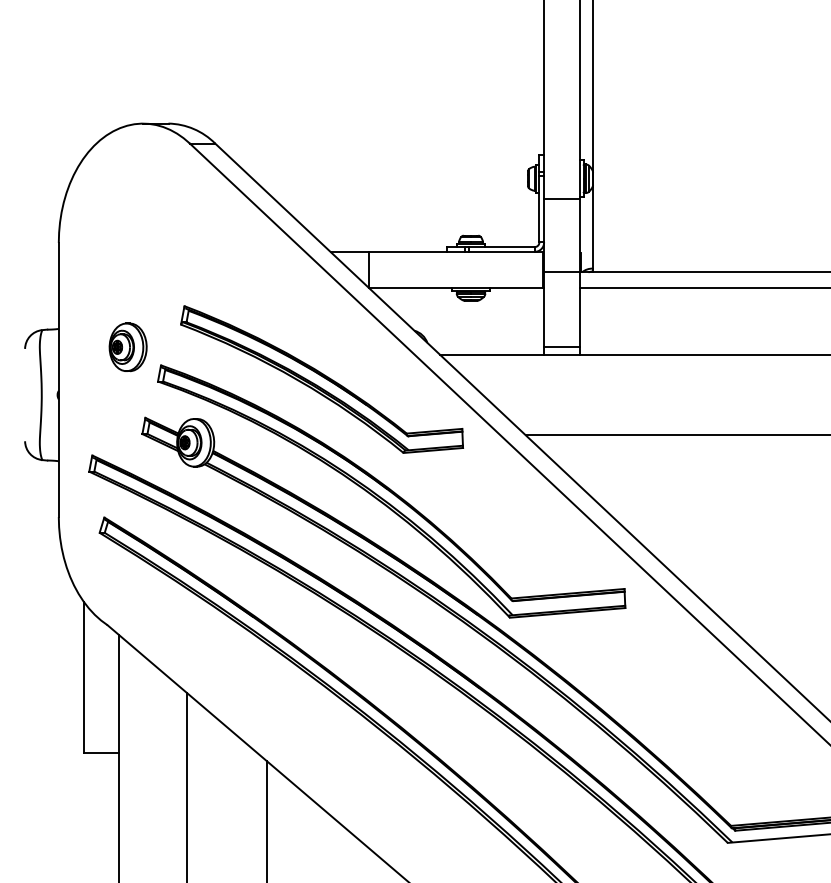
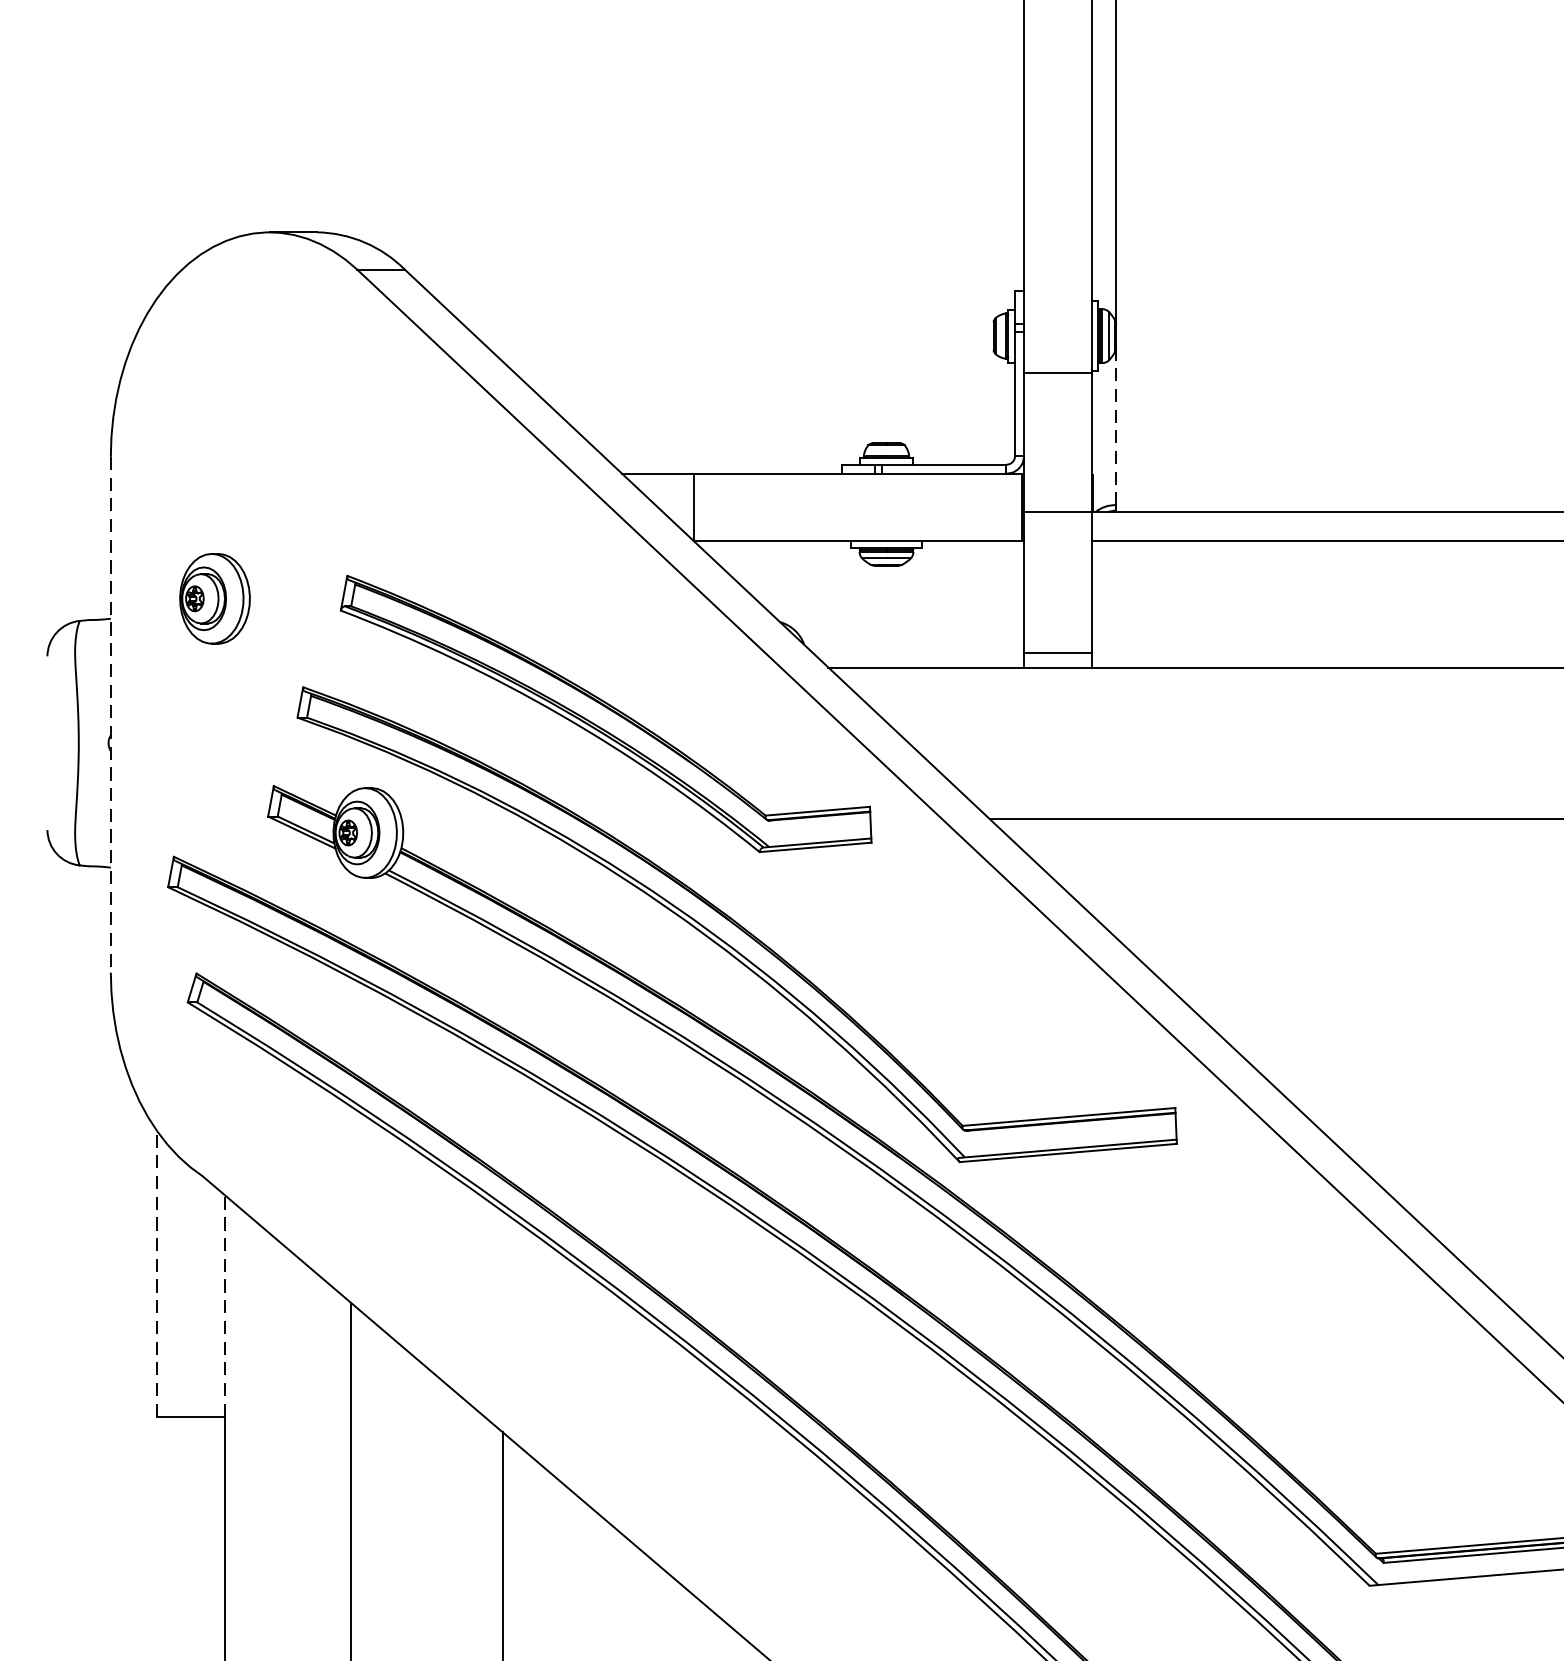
line: (593, 226) -> (1116, 425), solid -> dashed
part: (127, 347) -> (213, 599), moved
line: (58, 380) -> (110, 715), solid -> dashed
line: (83, 677) -> (157, 1274), solid -> dashed
line: (119, 694) -> (225, 1306), solid -> dashed

